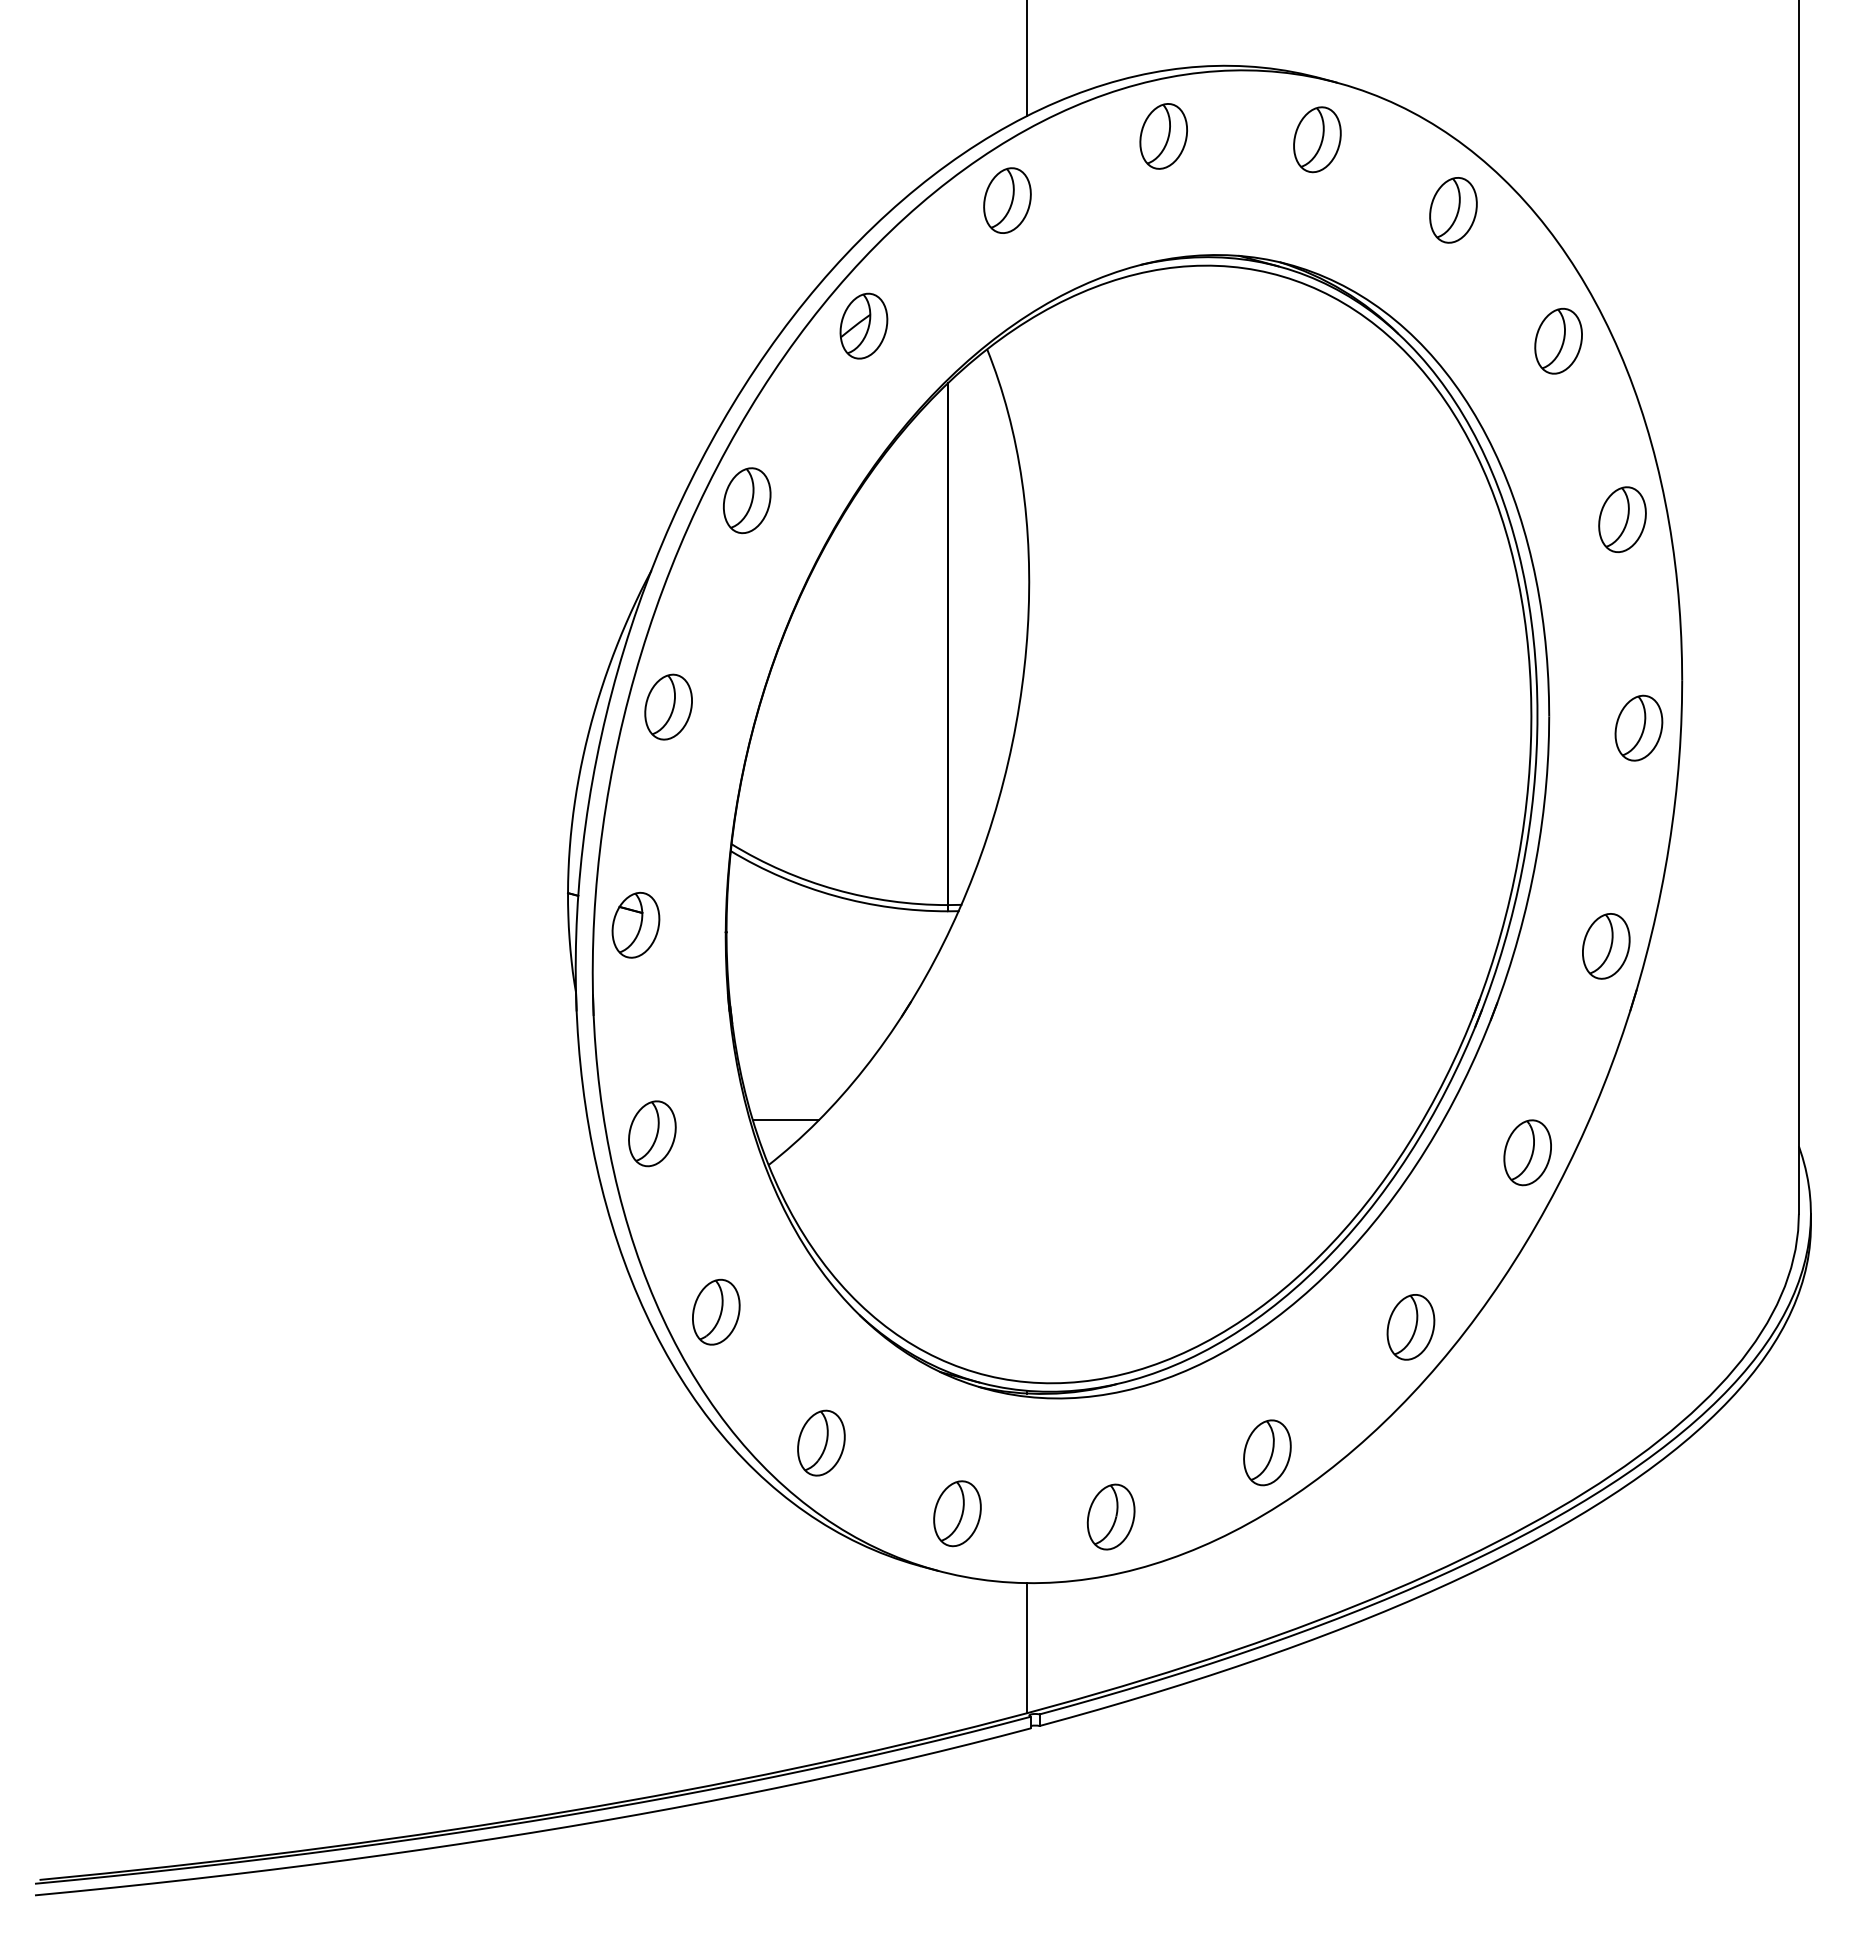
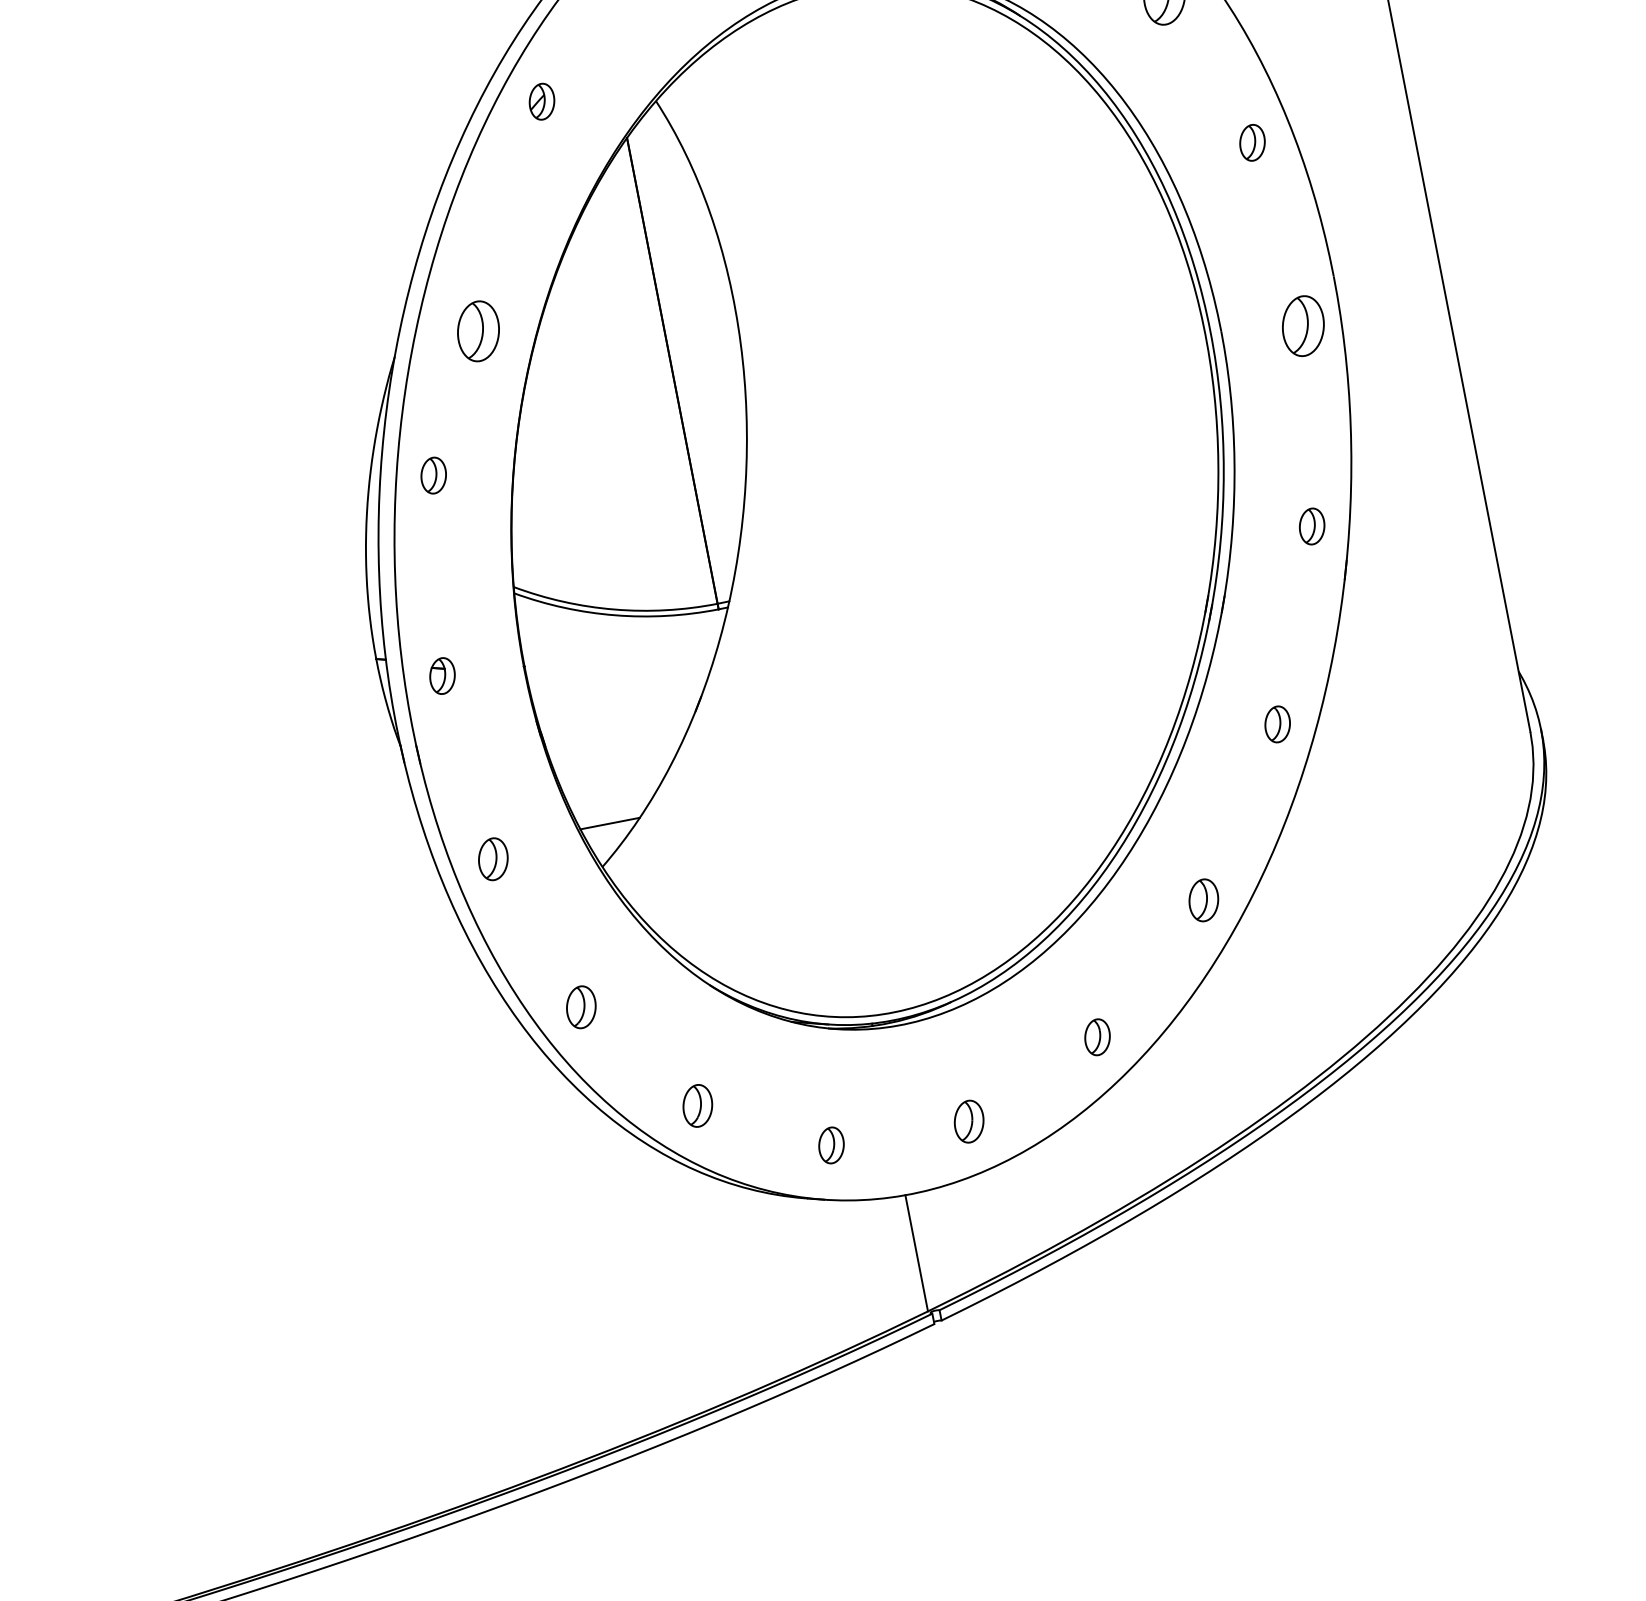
part: (863, 325) -> (541, 101), size x0.6
part: (747, 500) -> (478, 331), moved
part: (1622, 519) -> (1252, 142), size x0.6
part: (668, 706) -> (433, 475), size x0.6
part: (635, 925) -> (442, 676), size x0.6
part: (1606, 946) -> (1312, 526), size x0.6
part: (652, 1133) -> (493, 858), size x0.7
part: (1527, 1152) -> (1277, 724), size x0.6
part: (716, 1311) -> (581, 1006), size x0.7
part: (1410, 1327) -> (1203, 900), size x0.7
part: (821, 1442) -> (697, 1105), size x0.7
part: (1267, 1452) -> (1097, 1036), size x0.6
part: (957, 1513) -> (831, 1145), size x0.6
part: (1110, 1516) -> (968, 1121), size x0.7

